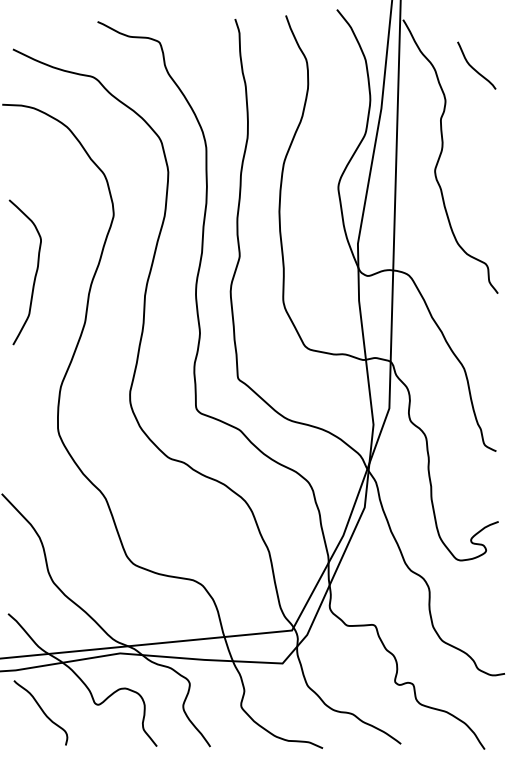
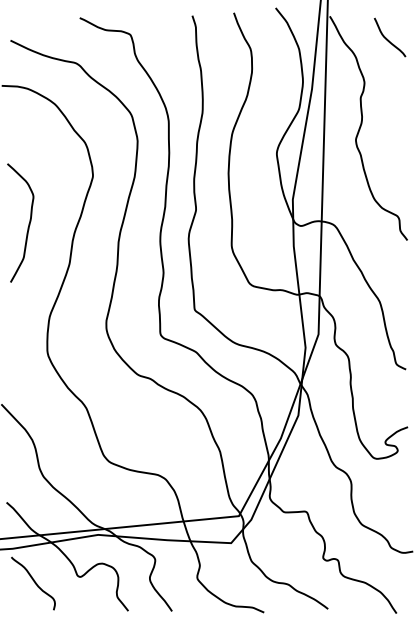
curve: (473, 67) -> (387, 39), moved

